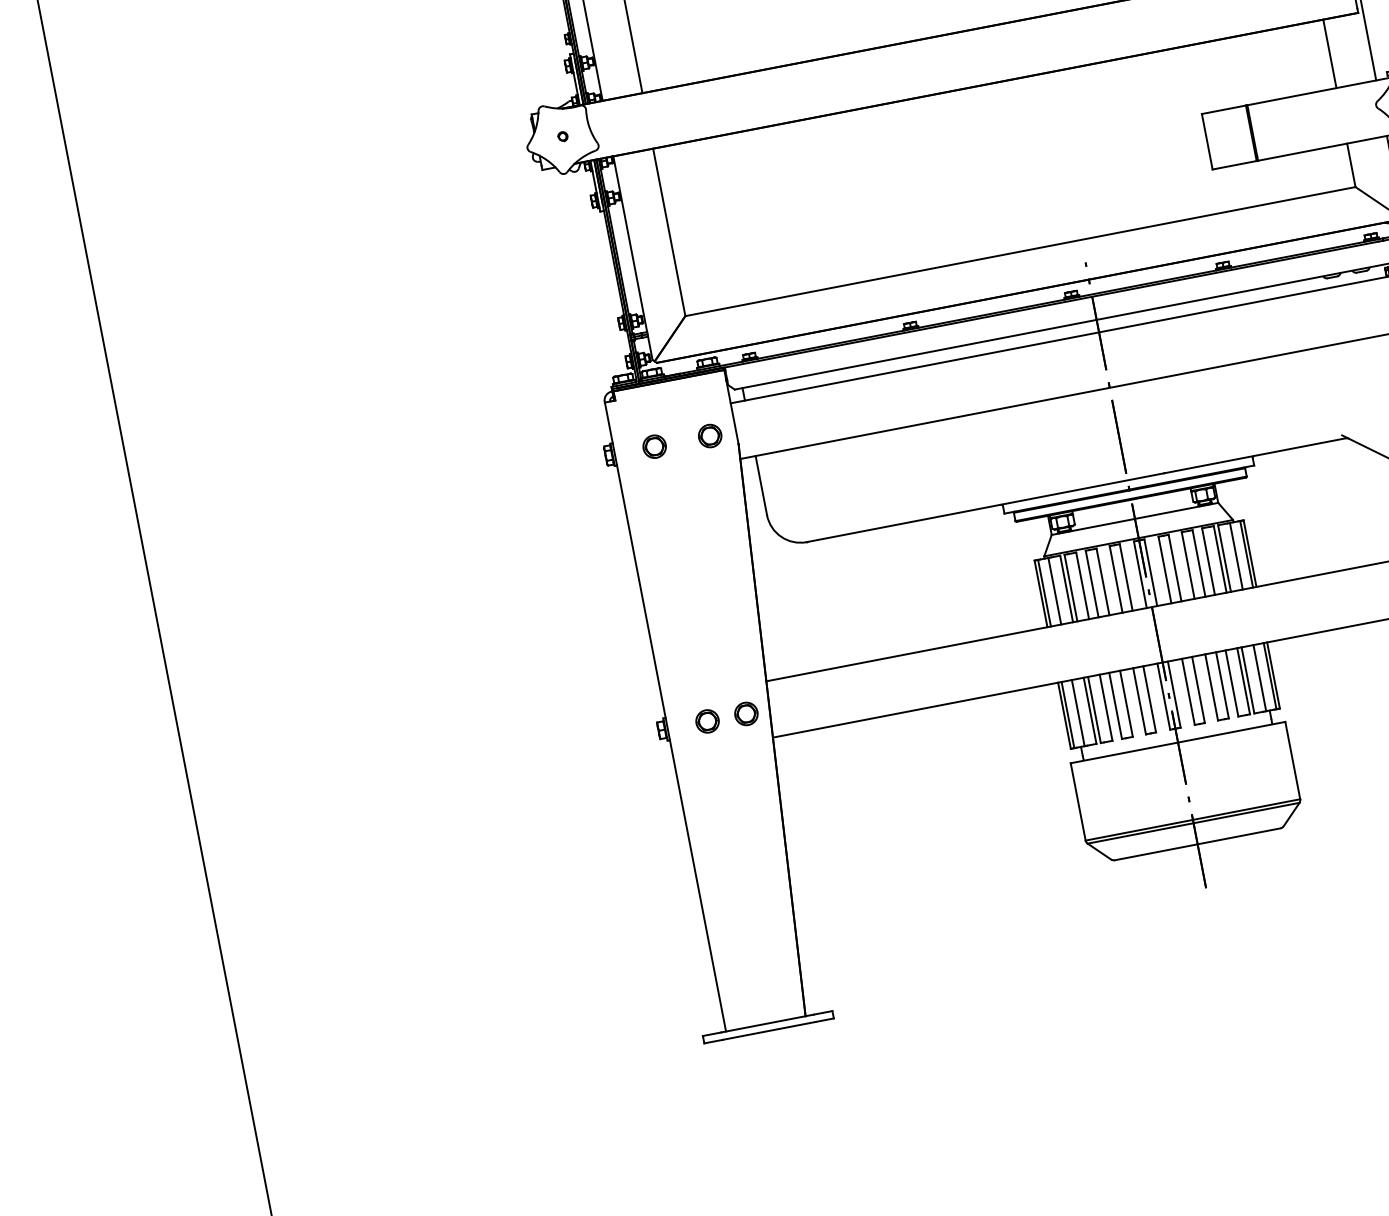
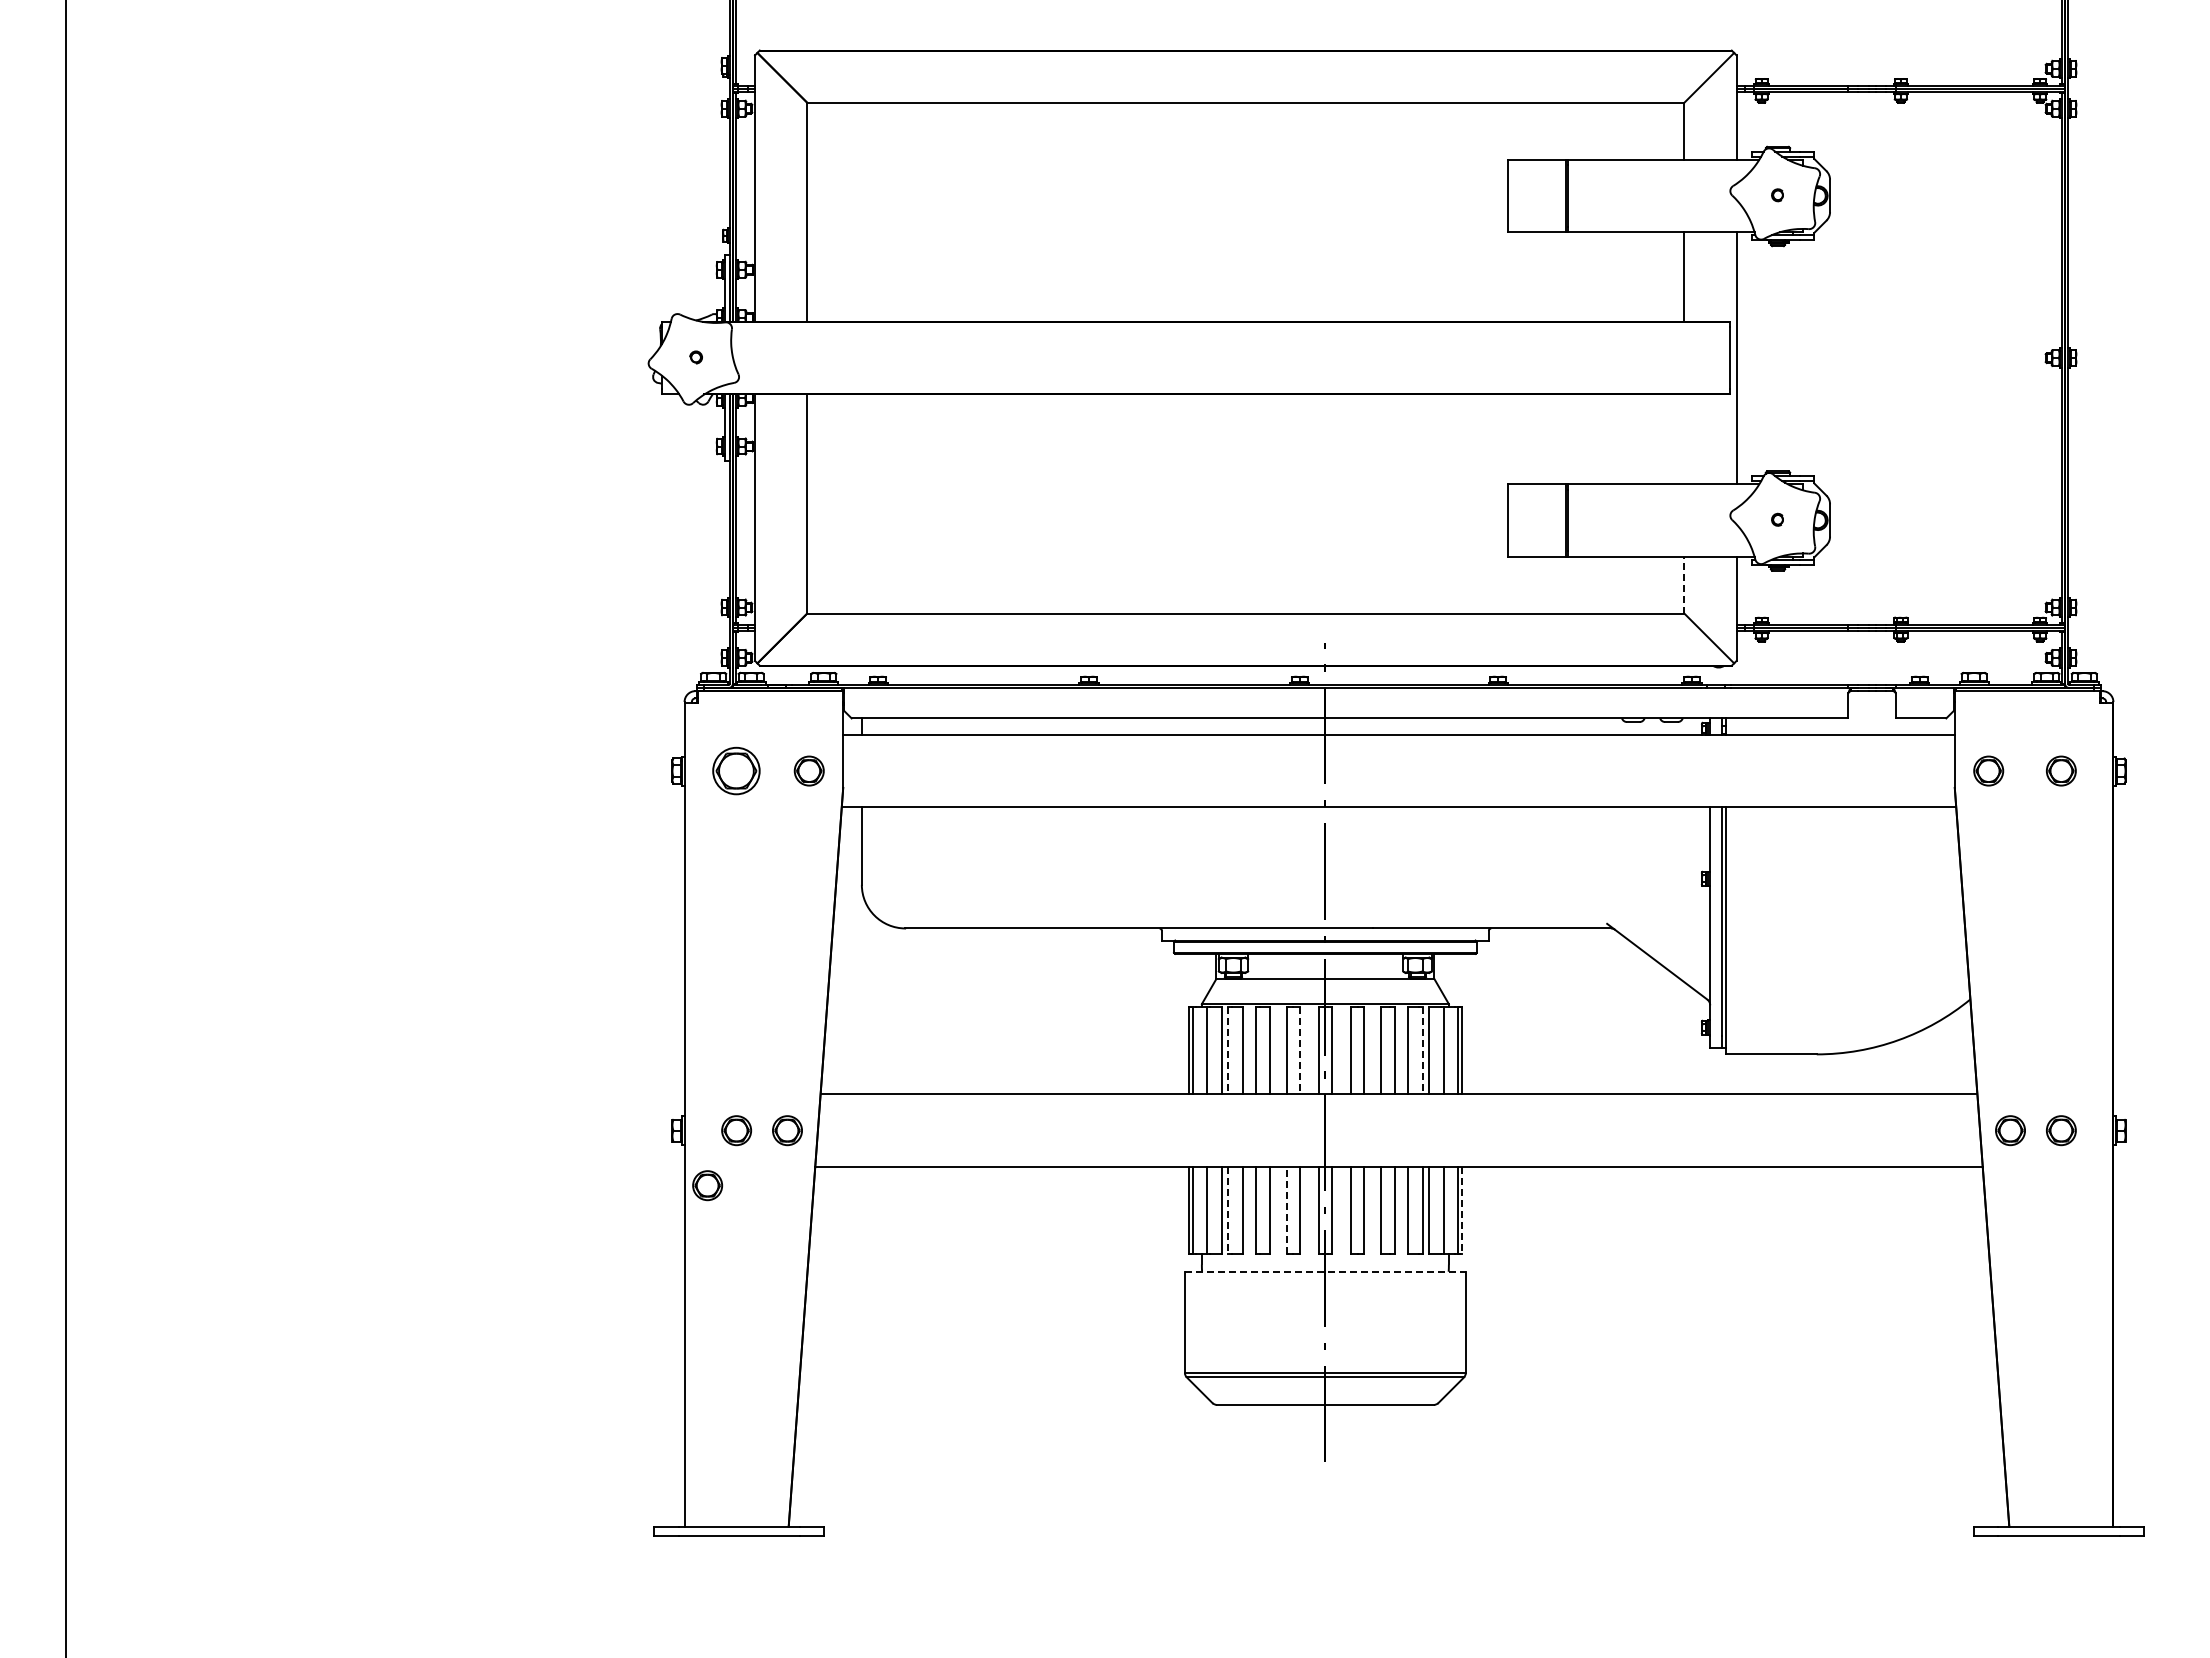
line: (1329, 54) -> (1684, 439), removed
line: (1351, 164) -> (1684, 584), solid -> dashed
part: (654, 446) -> (736, 770), size x1.6
line: (1220, 559) -> (1423, 1050), solid -> dashed
line: (1126, 577) -> (1300, 1050), solid -> dashed
line: (1070, 587) -> (1227, 1050), solid -> dashed
line: (1273, 675) -> (1462, 1210), solid -> dashed
line: (1139, 700) -> (1286, 1209), solid -> dashed
line: (1094, 710) -> (1227, 1210), solid -> dashed
line: (1178, 742) -> (1325, 1271), solid -> dashed
part: (693, 767) -> (707, 1185), added

